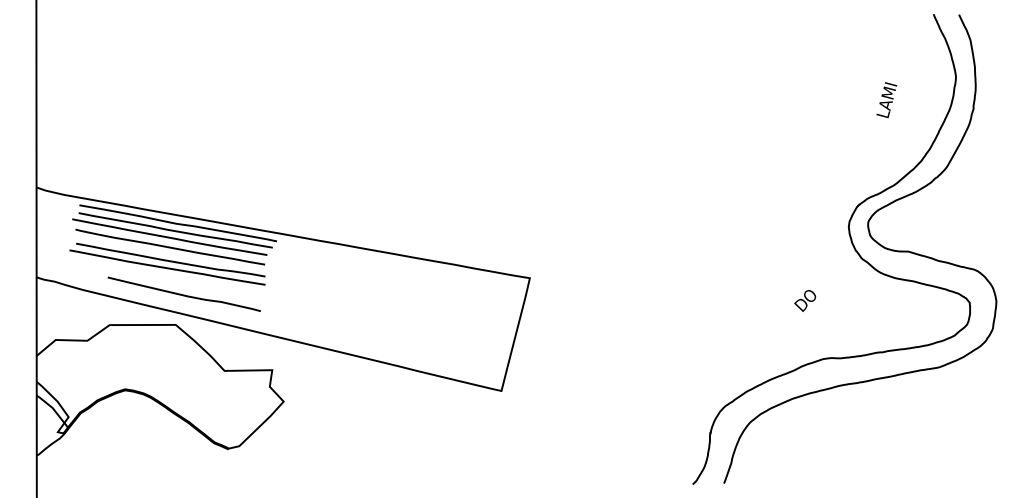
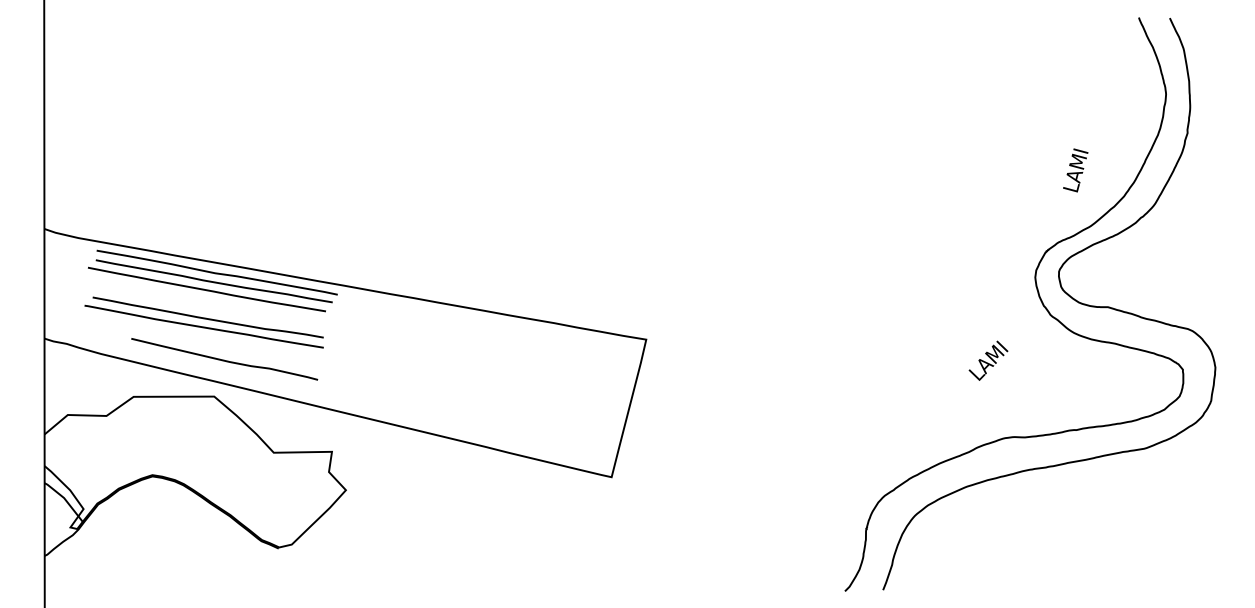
text: (886, 100) -> (1075, 170), moved
curve: (170, 246) -> (207, 301), removed
text: (811, 293) -> (989, 358), DO -> LAMI

